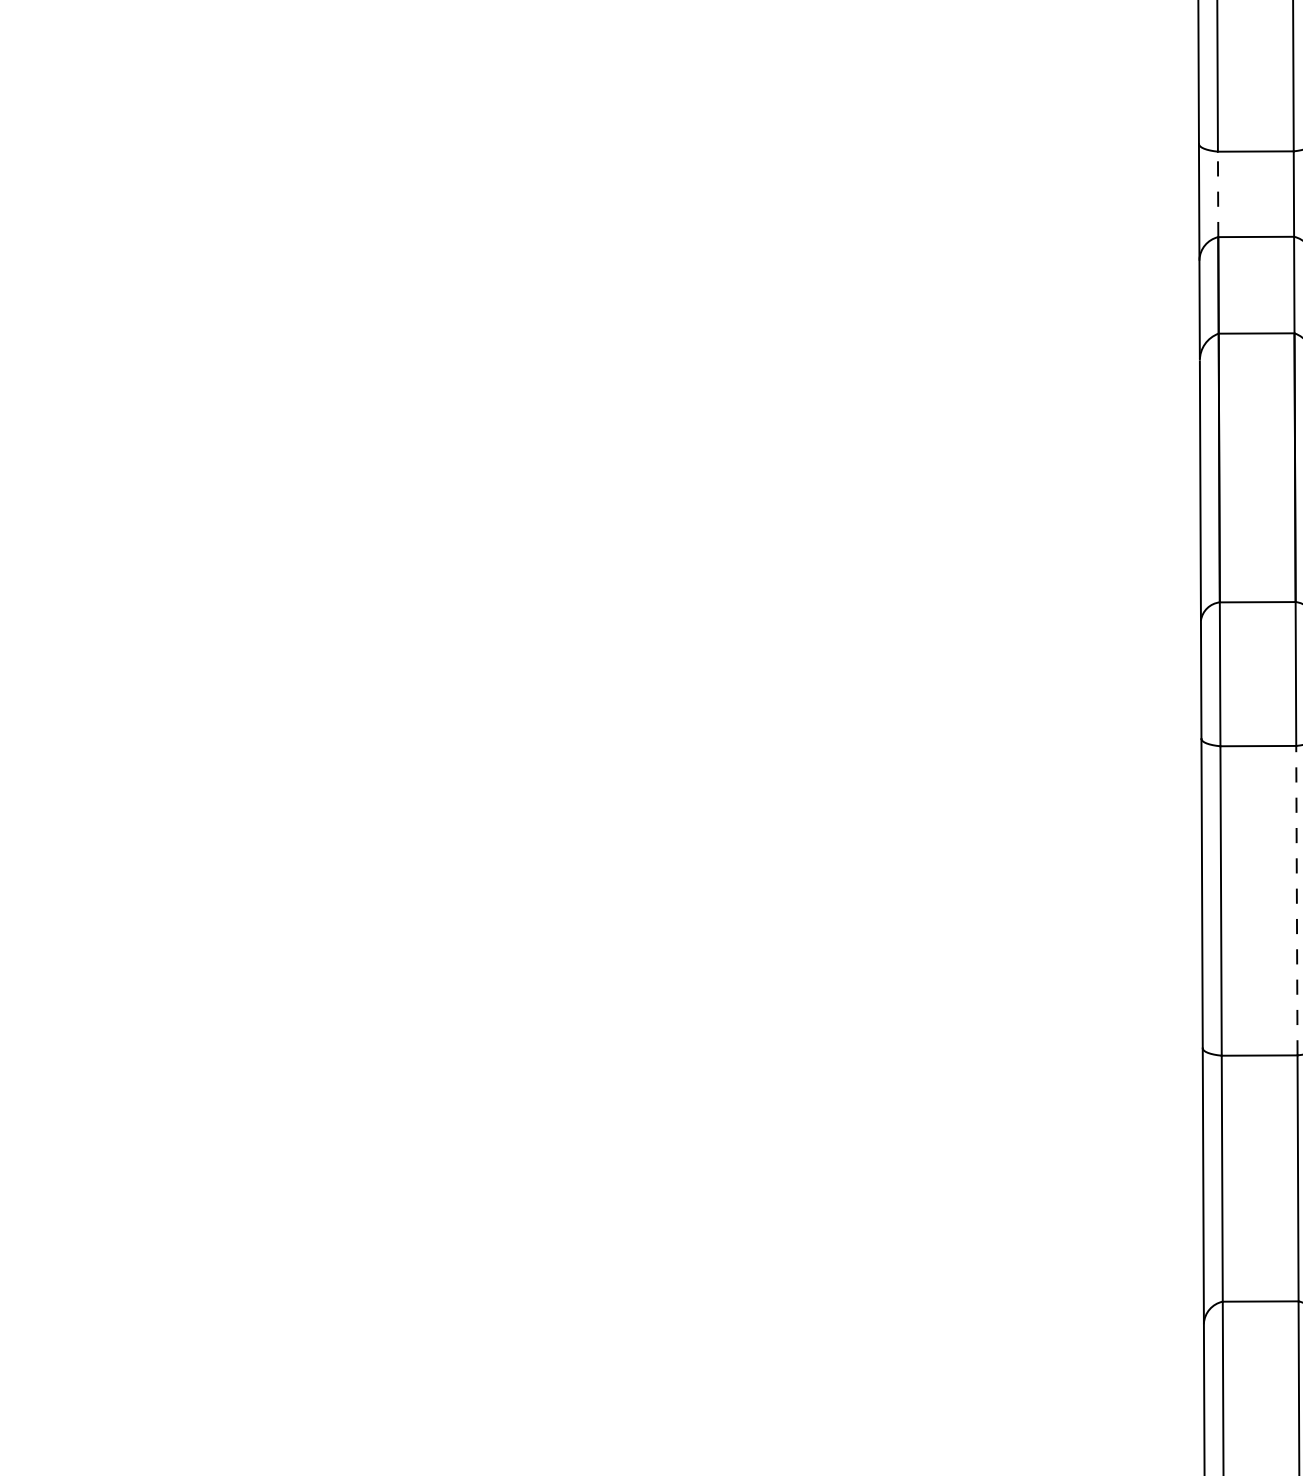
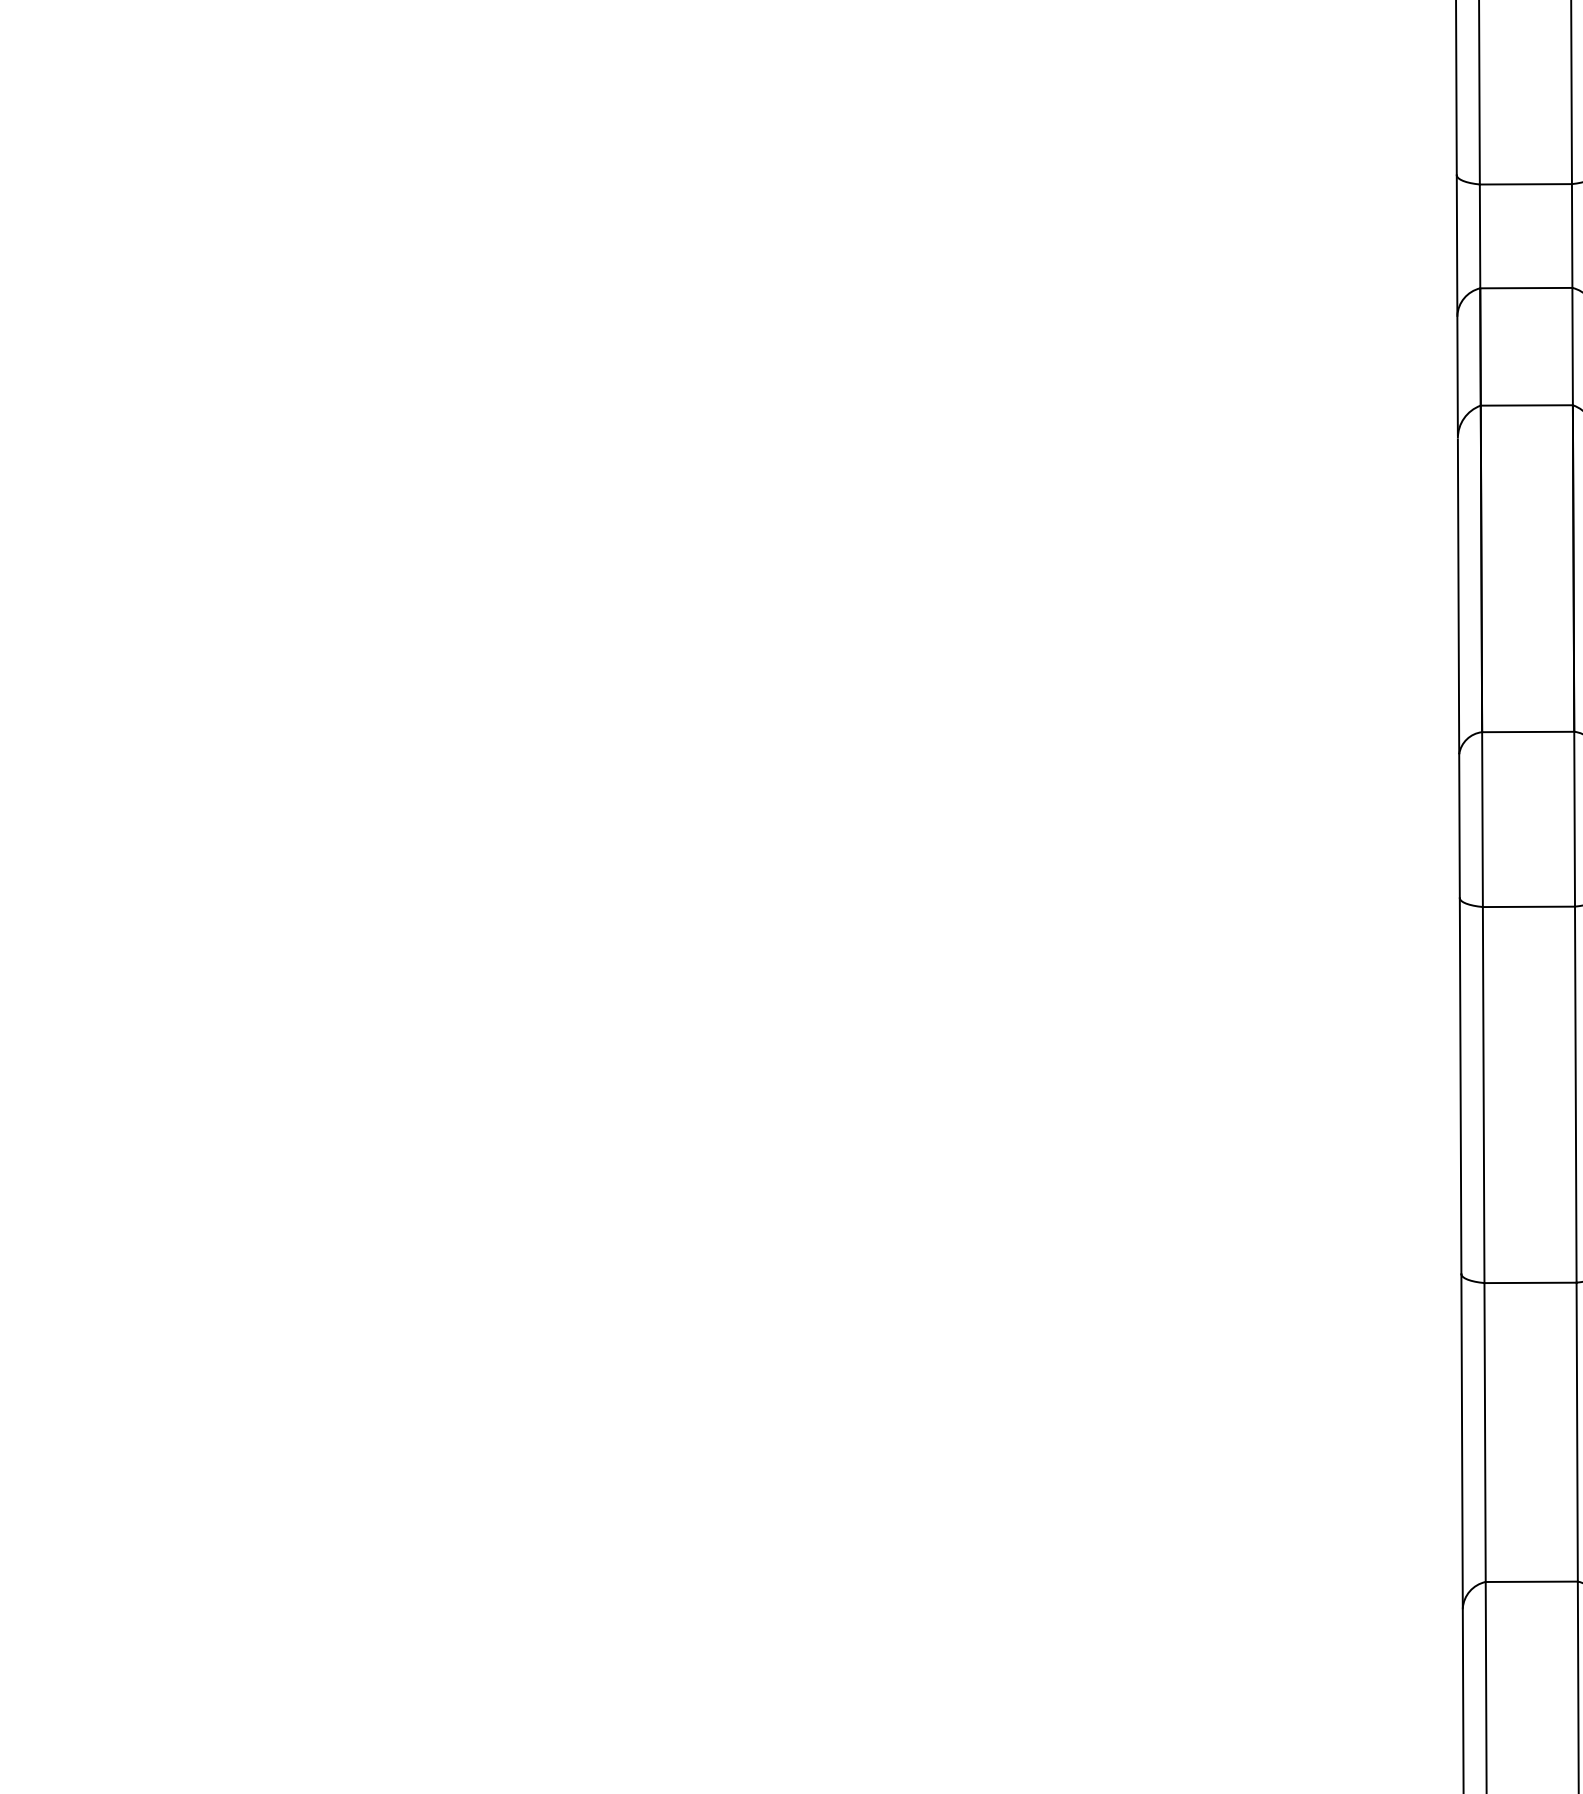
line: (1218, 194) -> (1480, 236), dashed -> solid
line: (1296, 900) -> (1575, 1094), dashed -> solid

